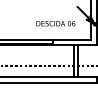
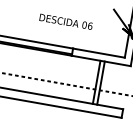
text: (55, 23) -> (65, 21), moved

